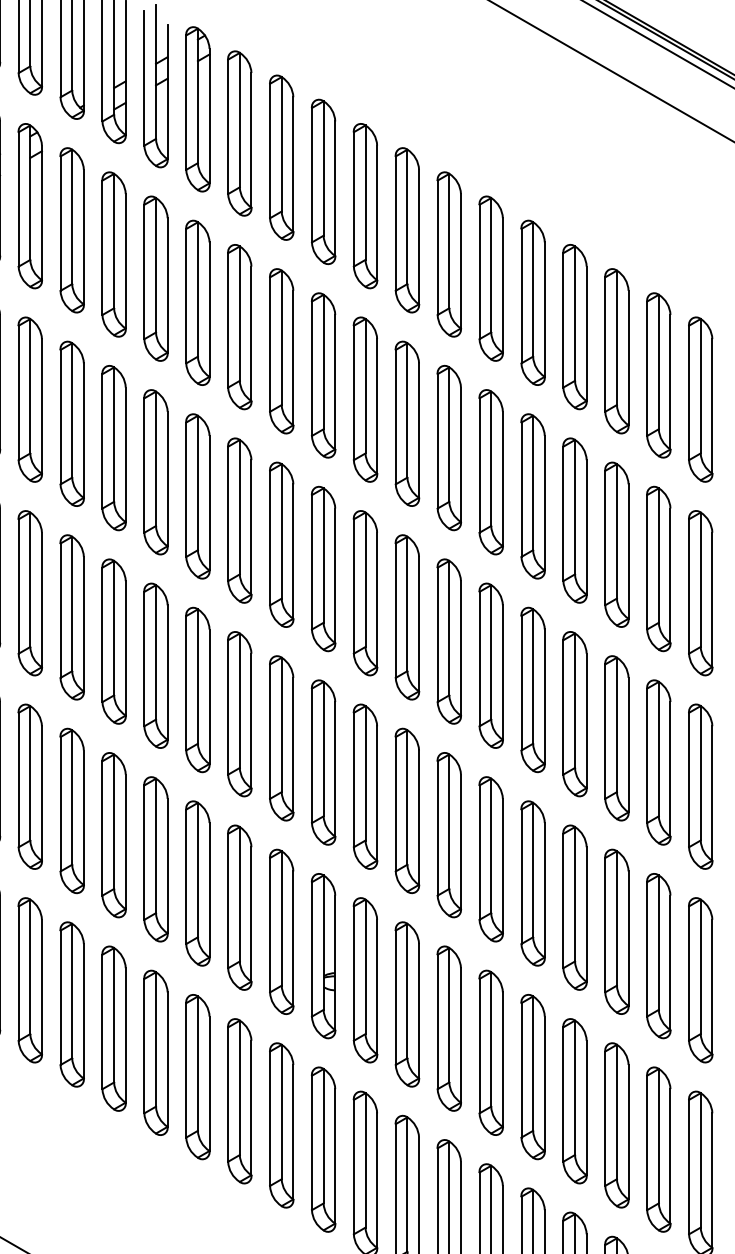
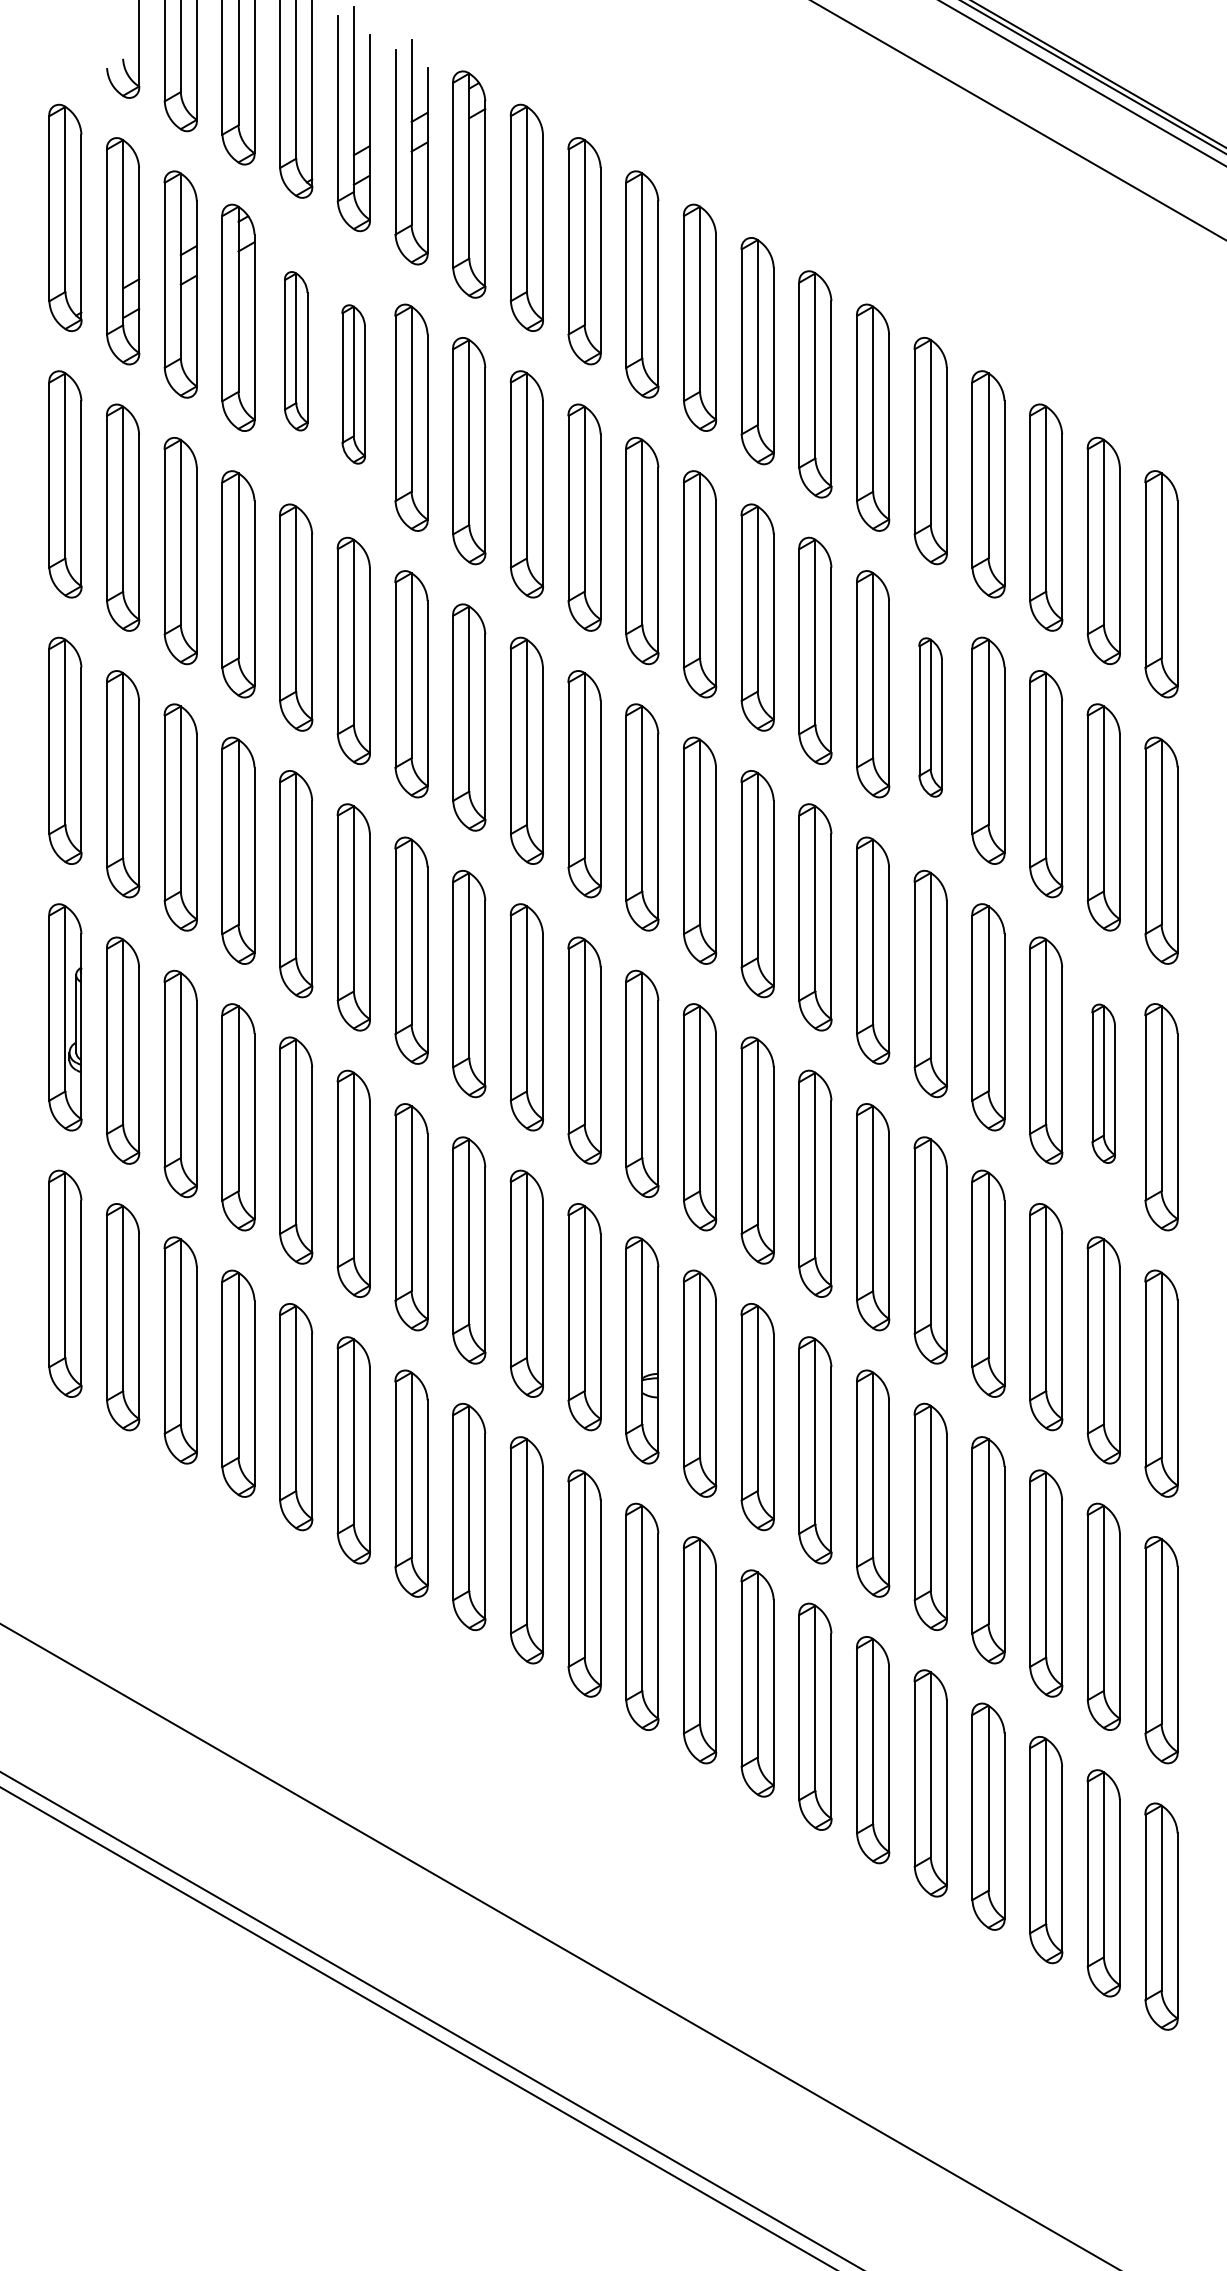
part: (72, 230) -> (296, 351), size x0.7
part: (113, 254) -> (353, 384), size x0.7
part: (532, 496) -> (930, 717), size x0.7
part: (658, 762) -> (1103, 1083), size x0.7

